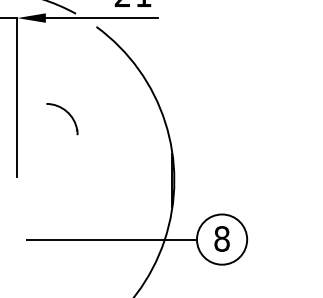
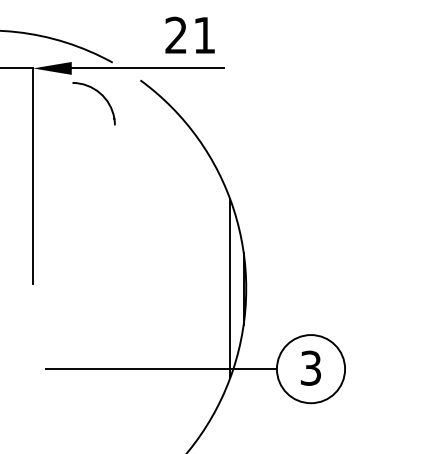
part: (66, 112) -> (99, 94), moved
line: (162, 180) -> (230, 288), added
text: (221, 238) -> (310, 367), 8 -> 3

